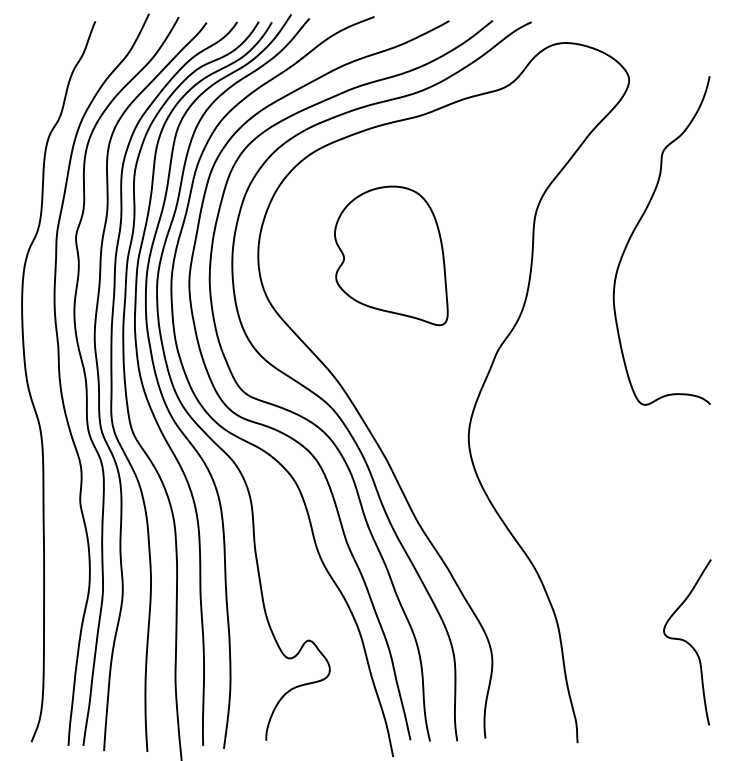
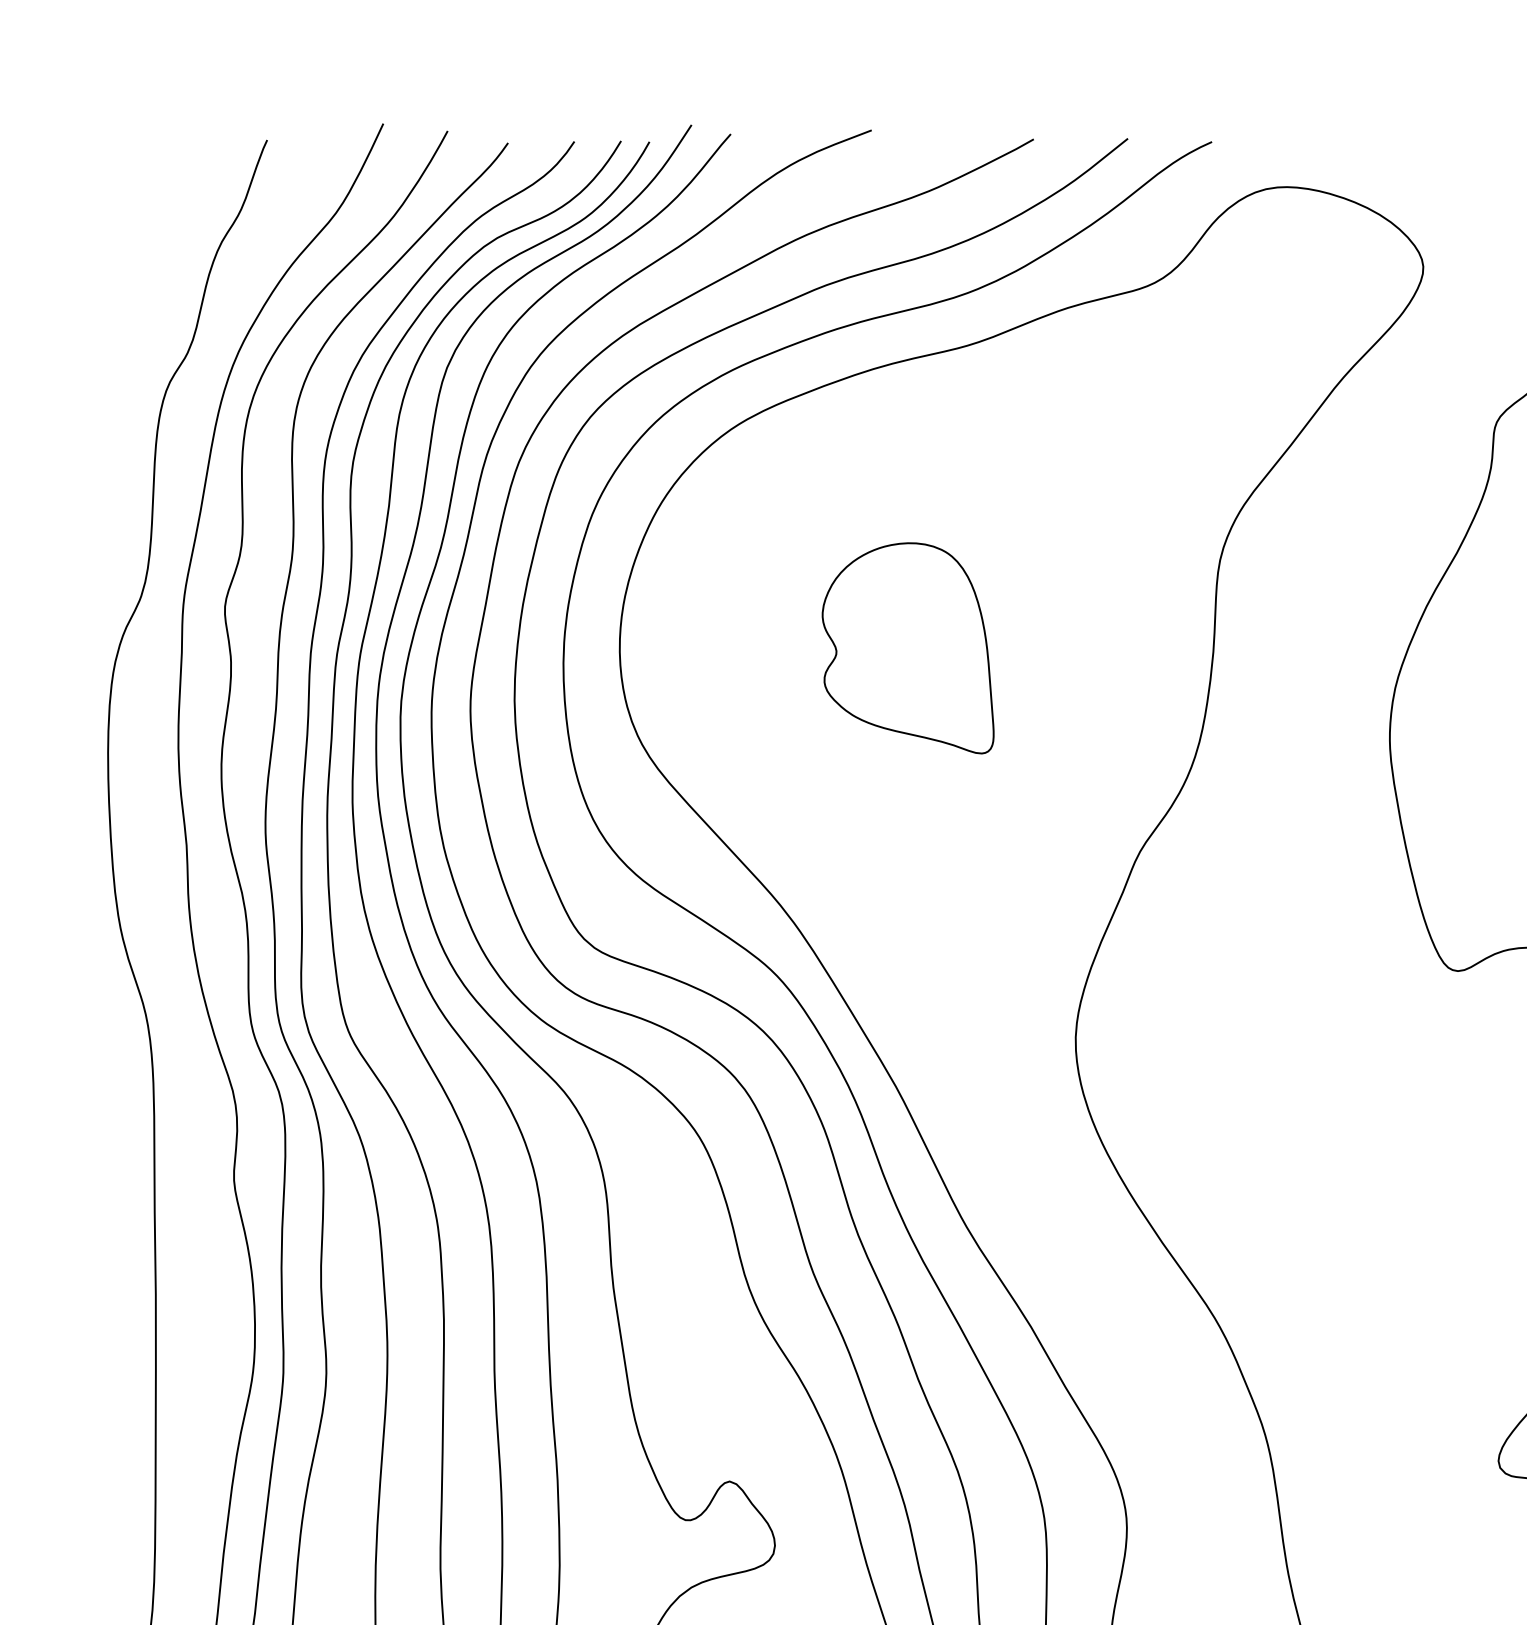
part: (391, 255) -> (908, 647), size x0.7

